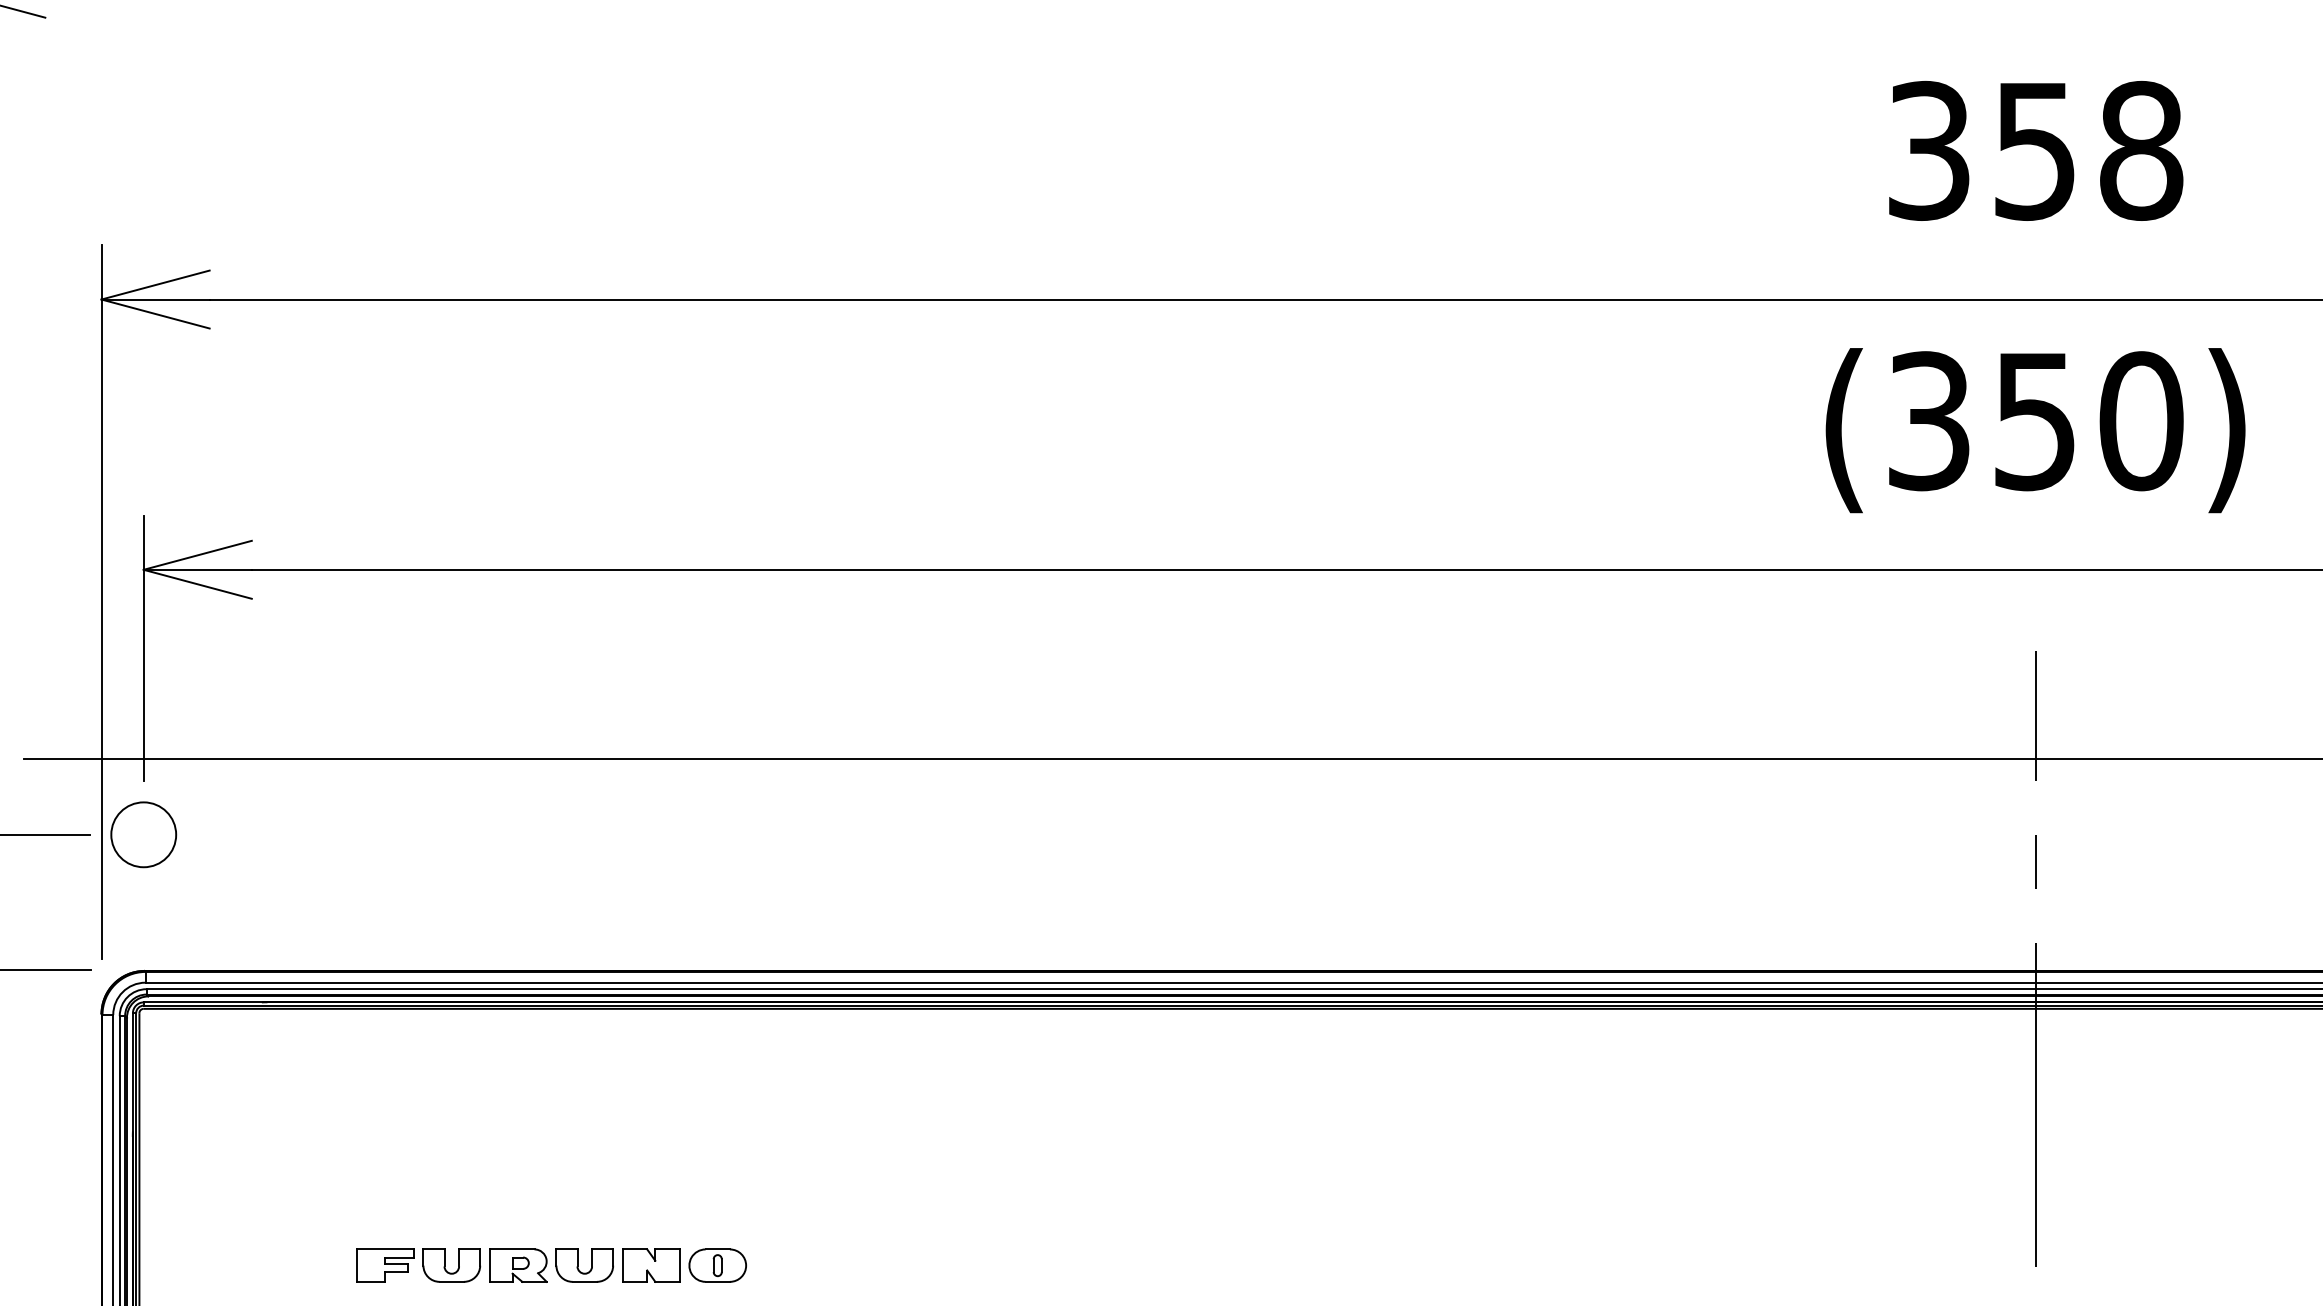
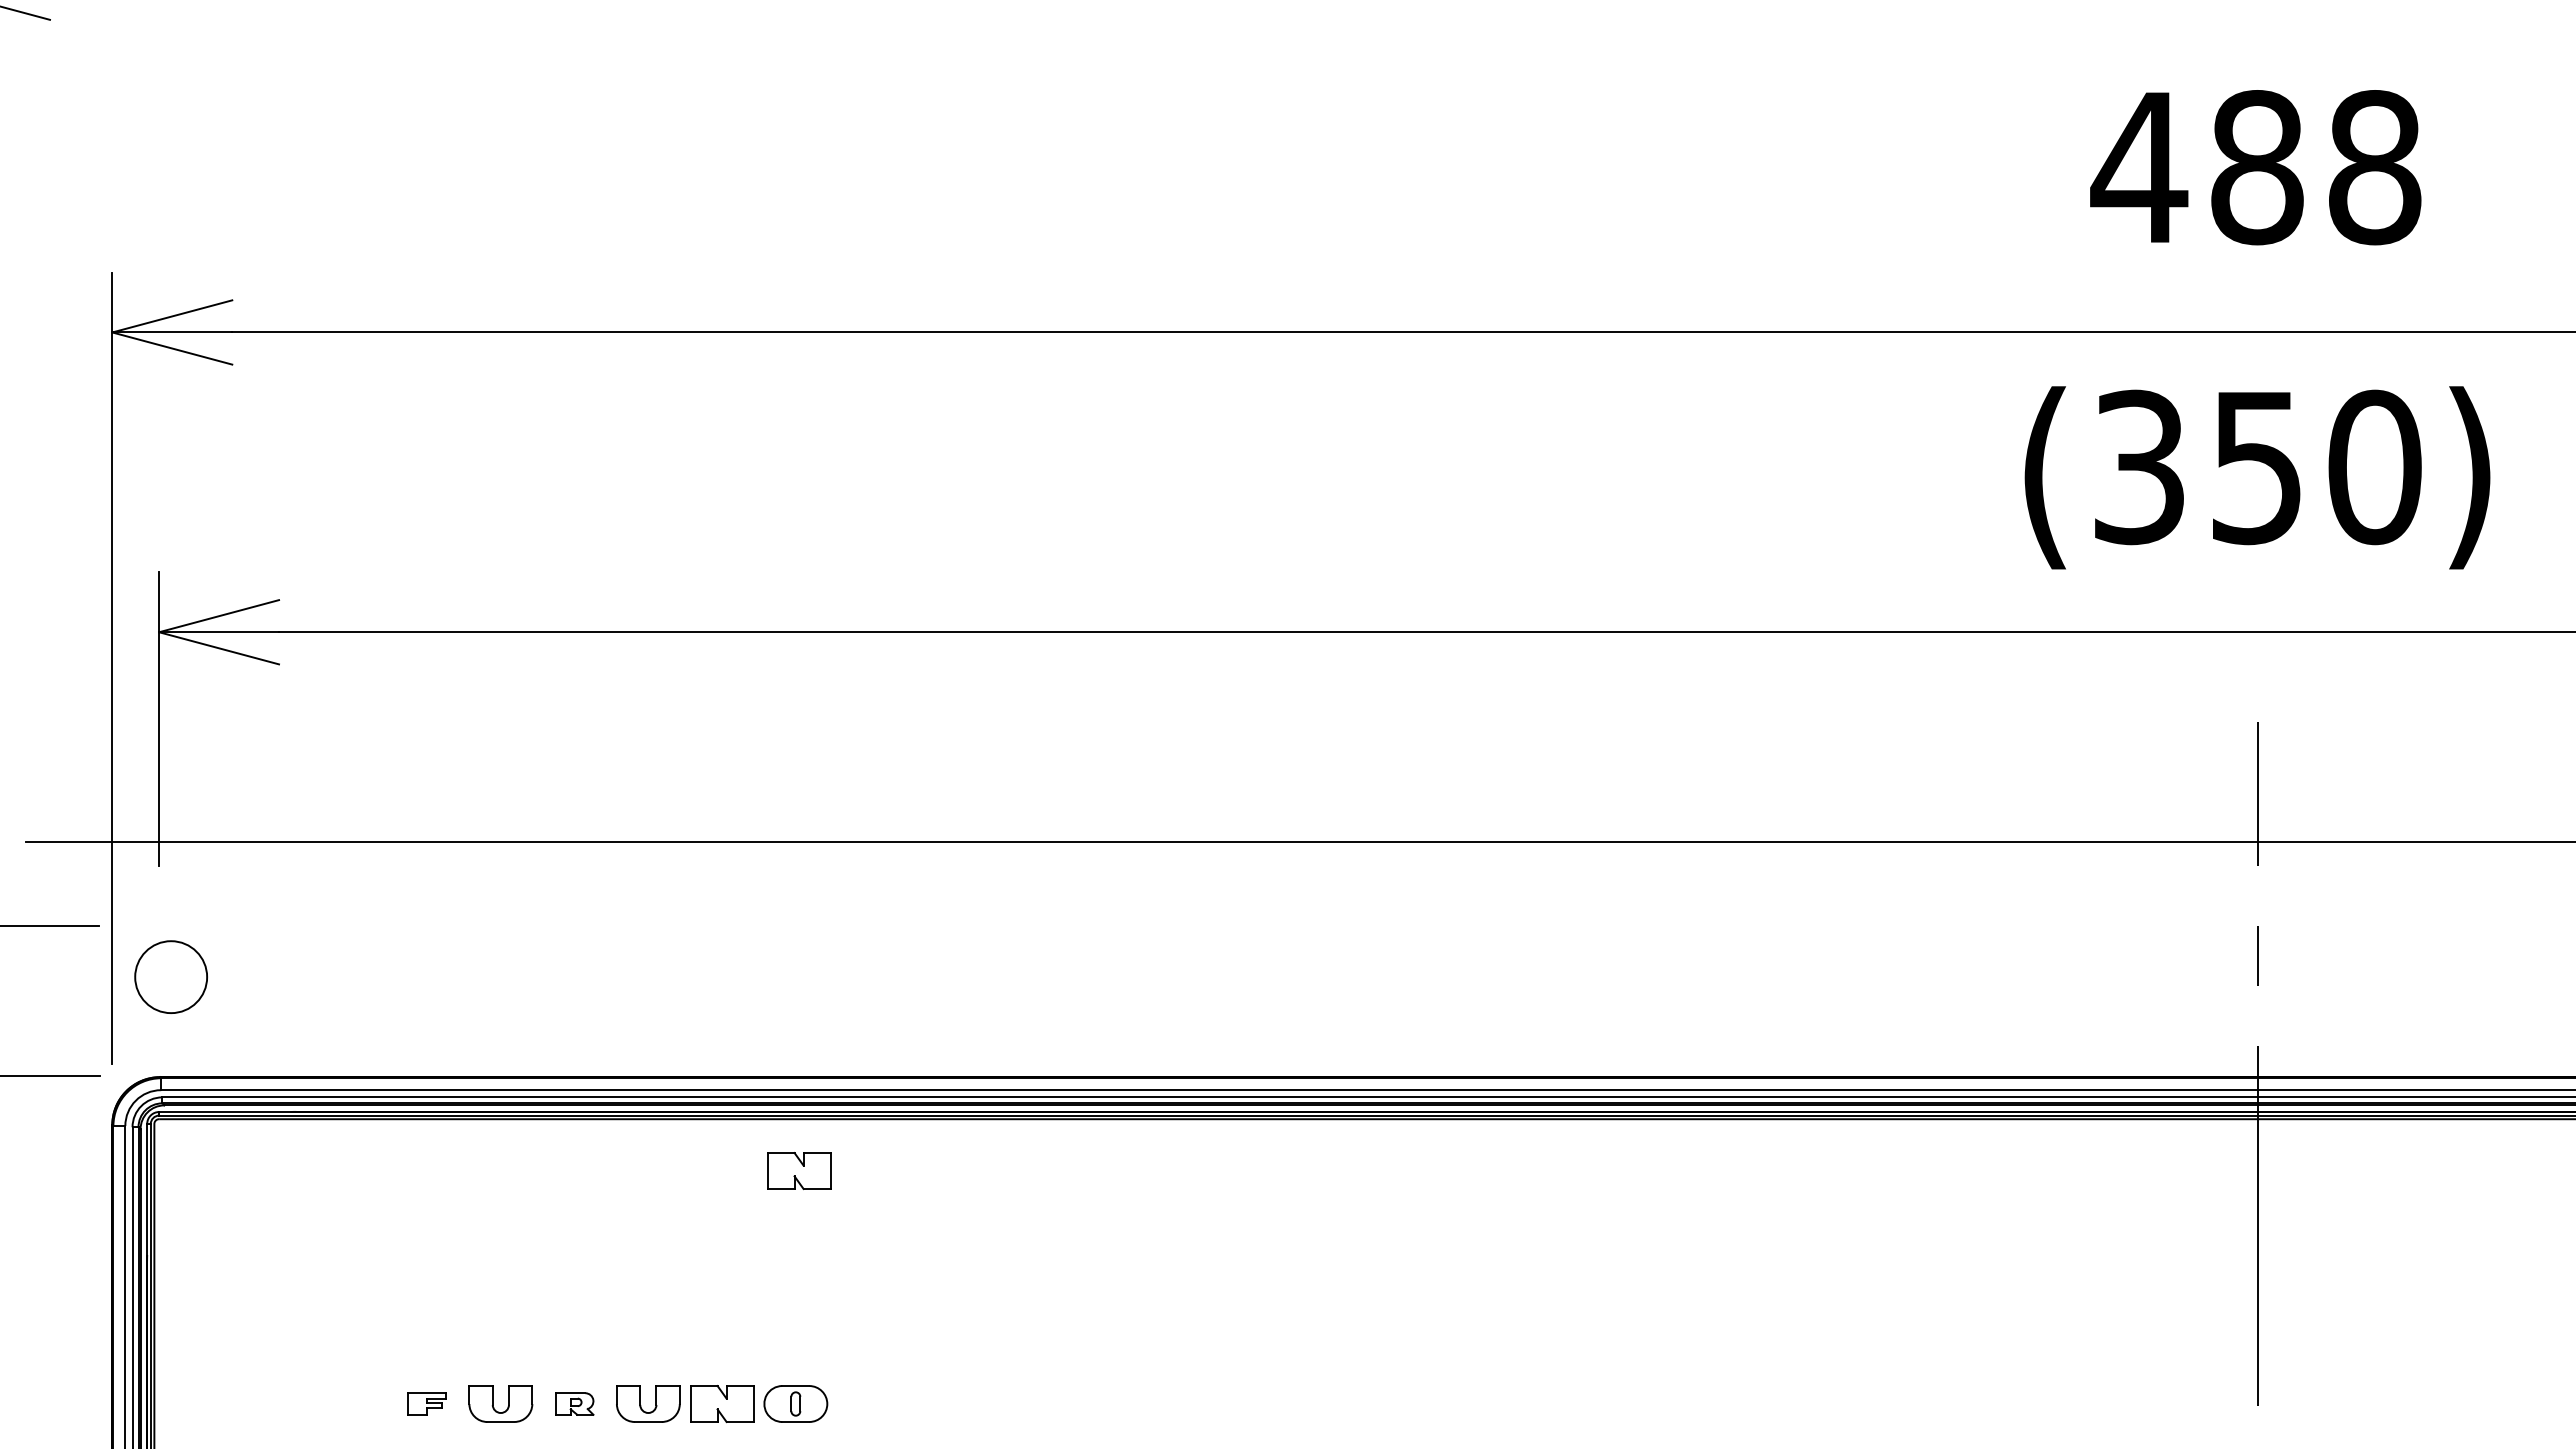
text: (1980, 150) -> (2196, 167), 358 -> 488
circle: (143, 834) -> (170, 976), moved
part: (721, 1056) -> (799, 1171), added
part: (385, 1265) -> (427, 1403), size x0.6
part: (518, 1265) -> (574, 1403), size x0.6

